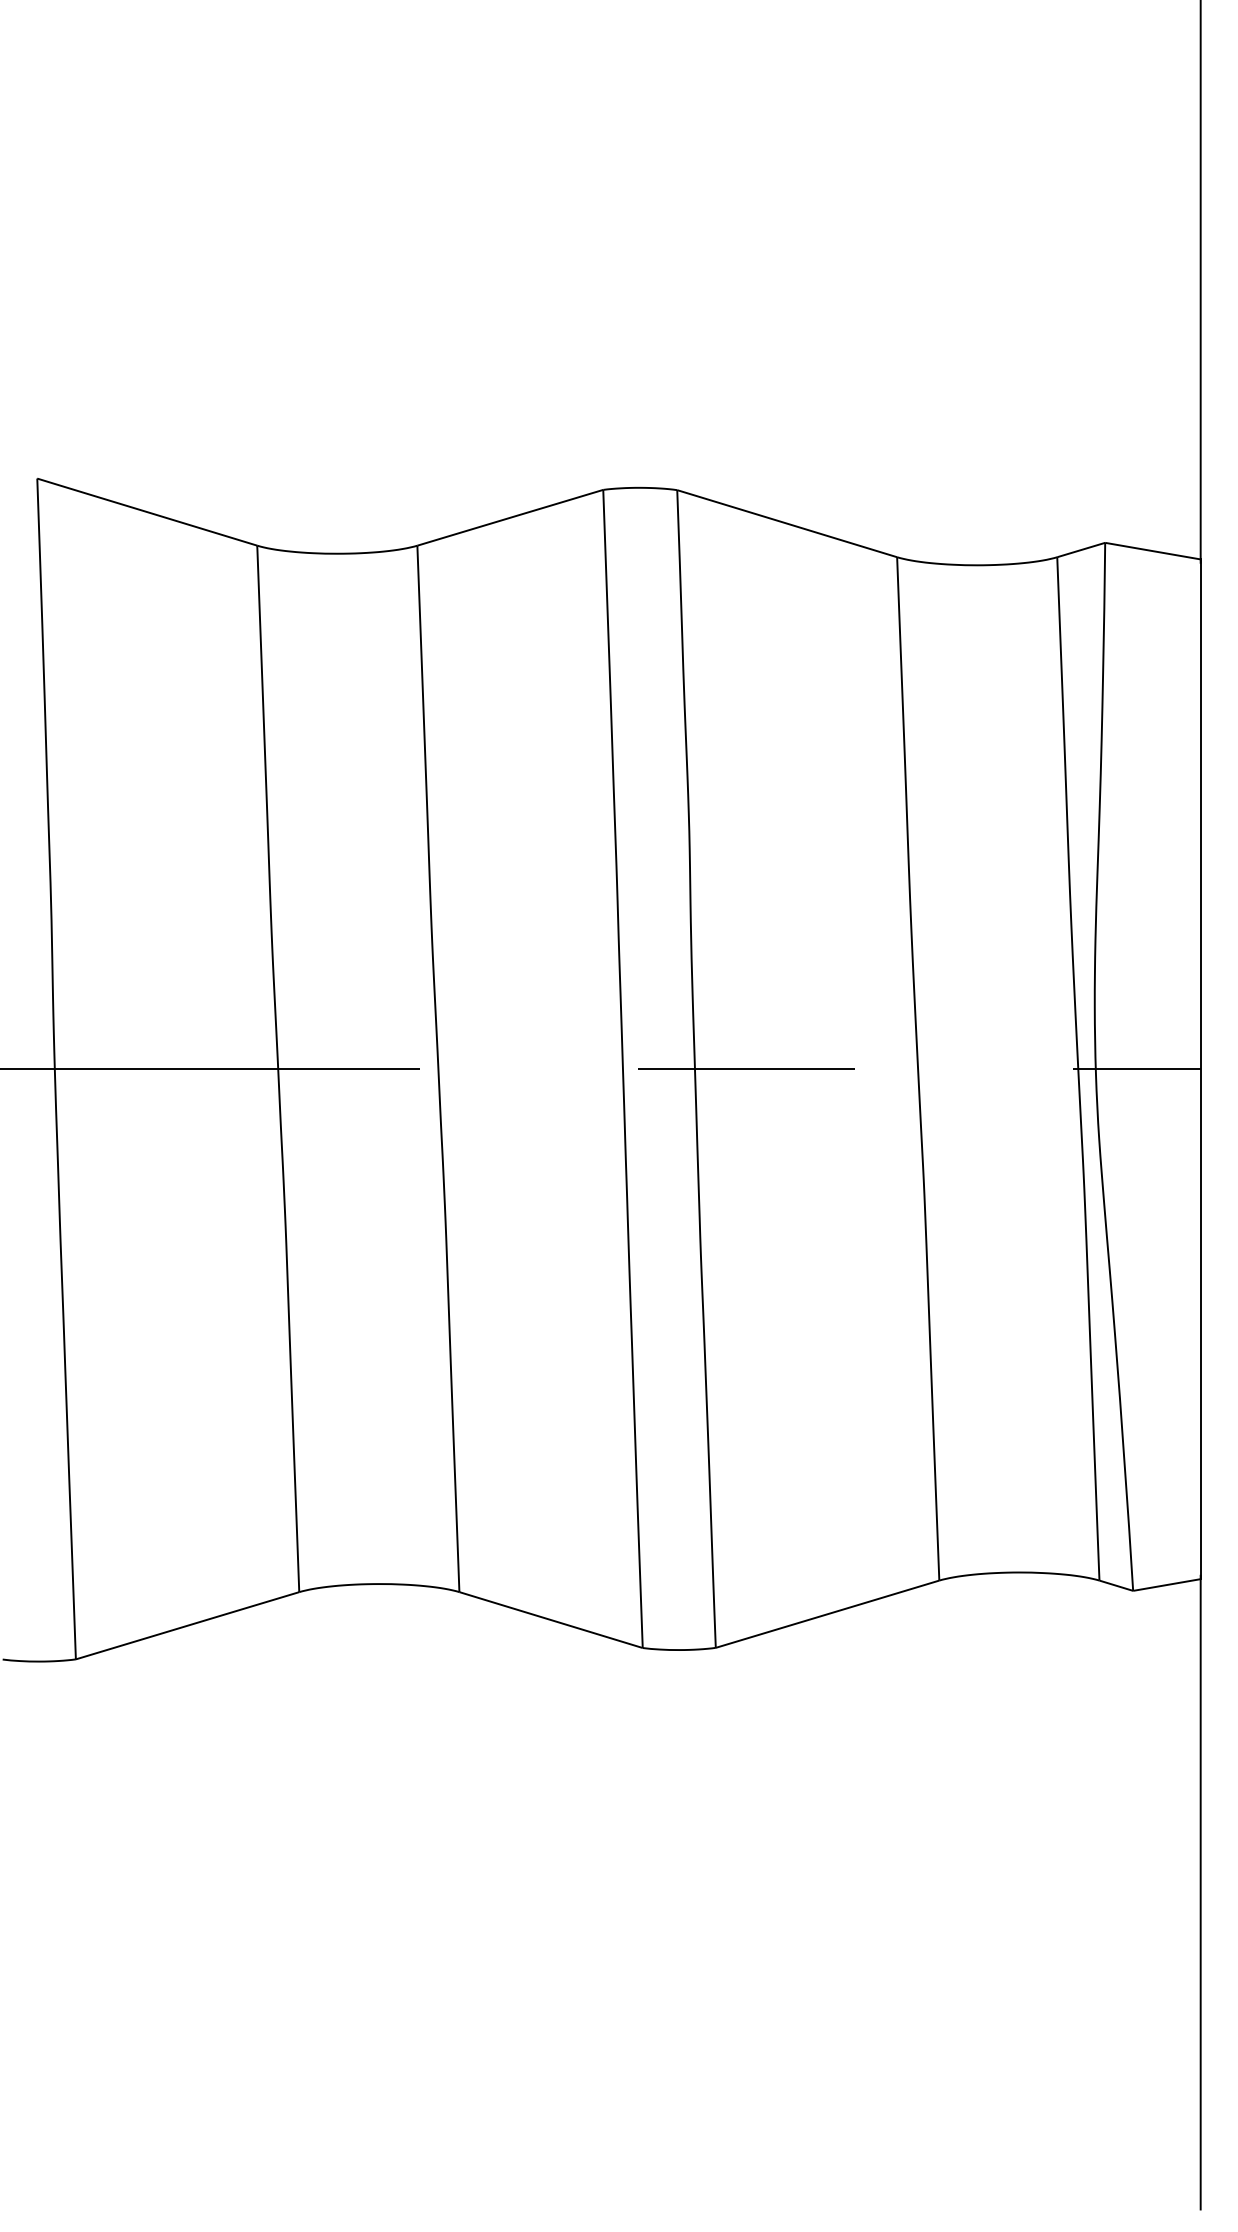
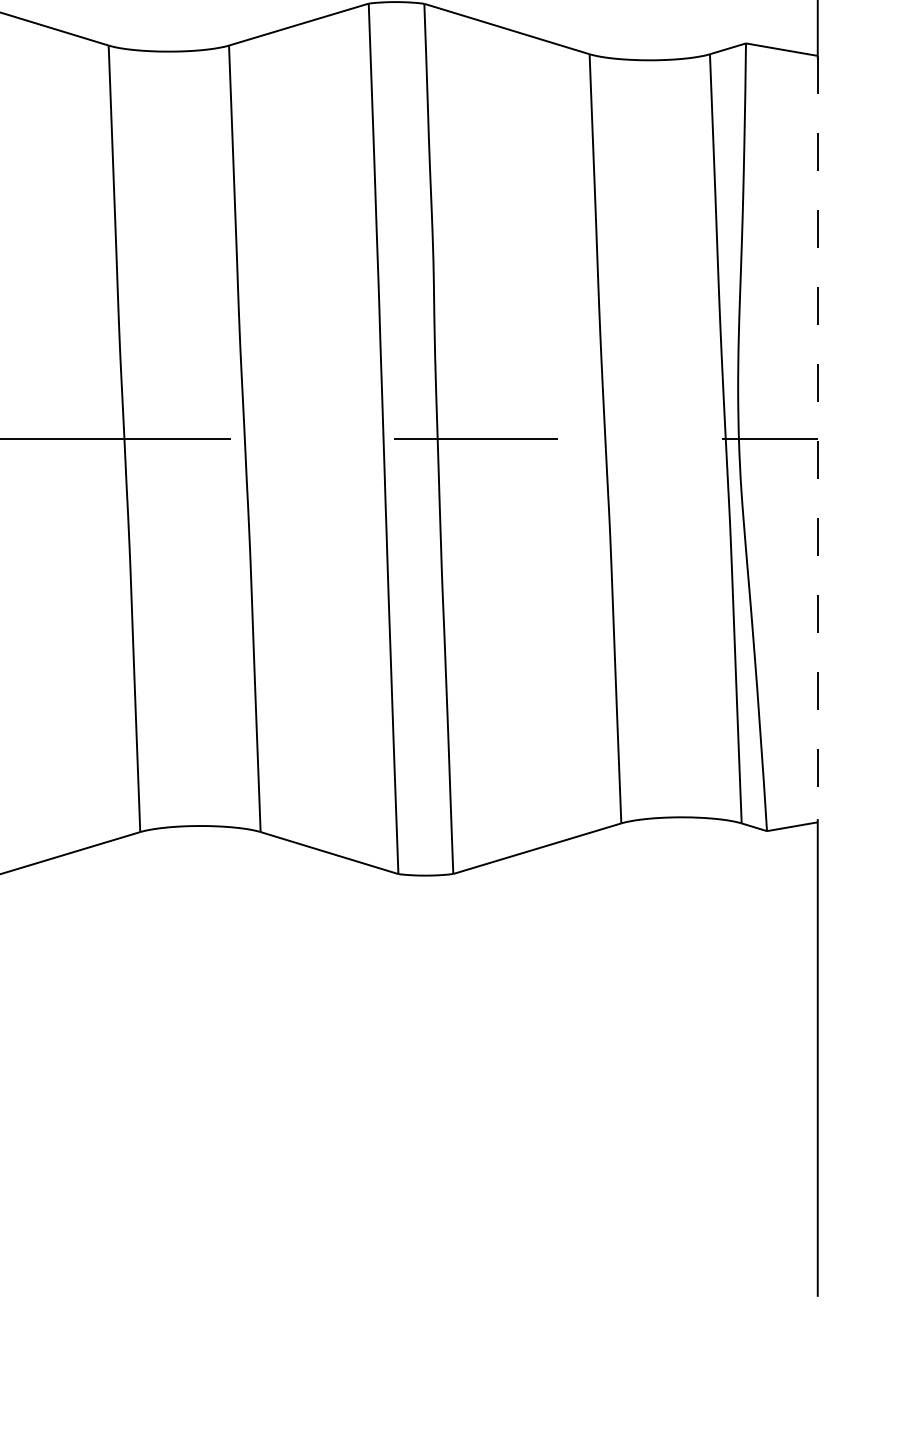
line: (1200, 1069) -> (817, 439), solid -> dashed

